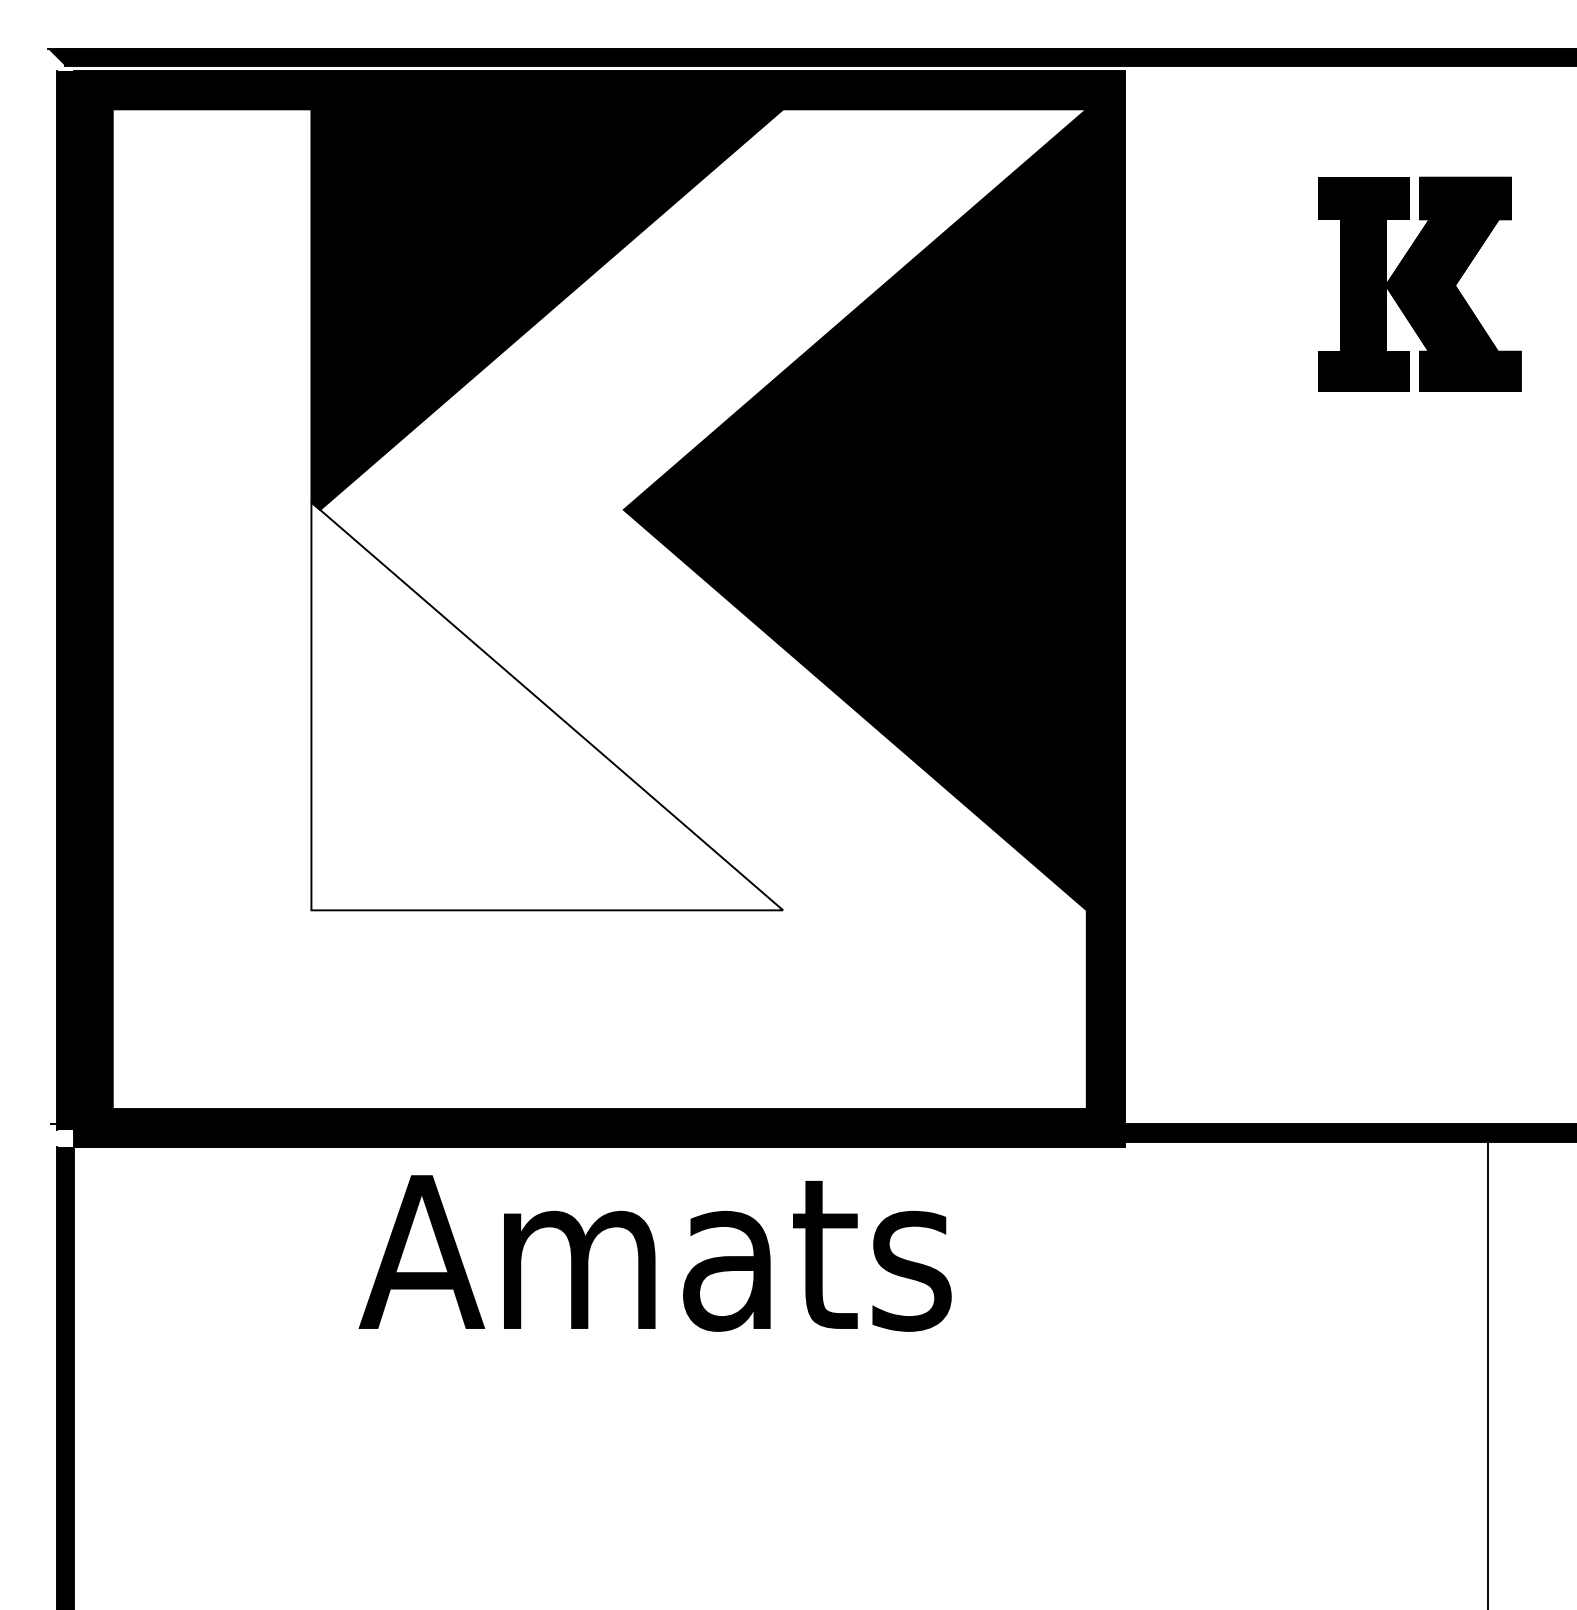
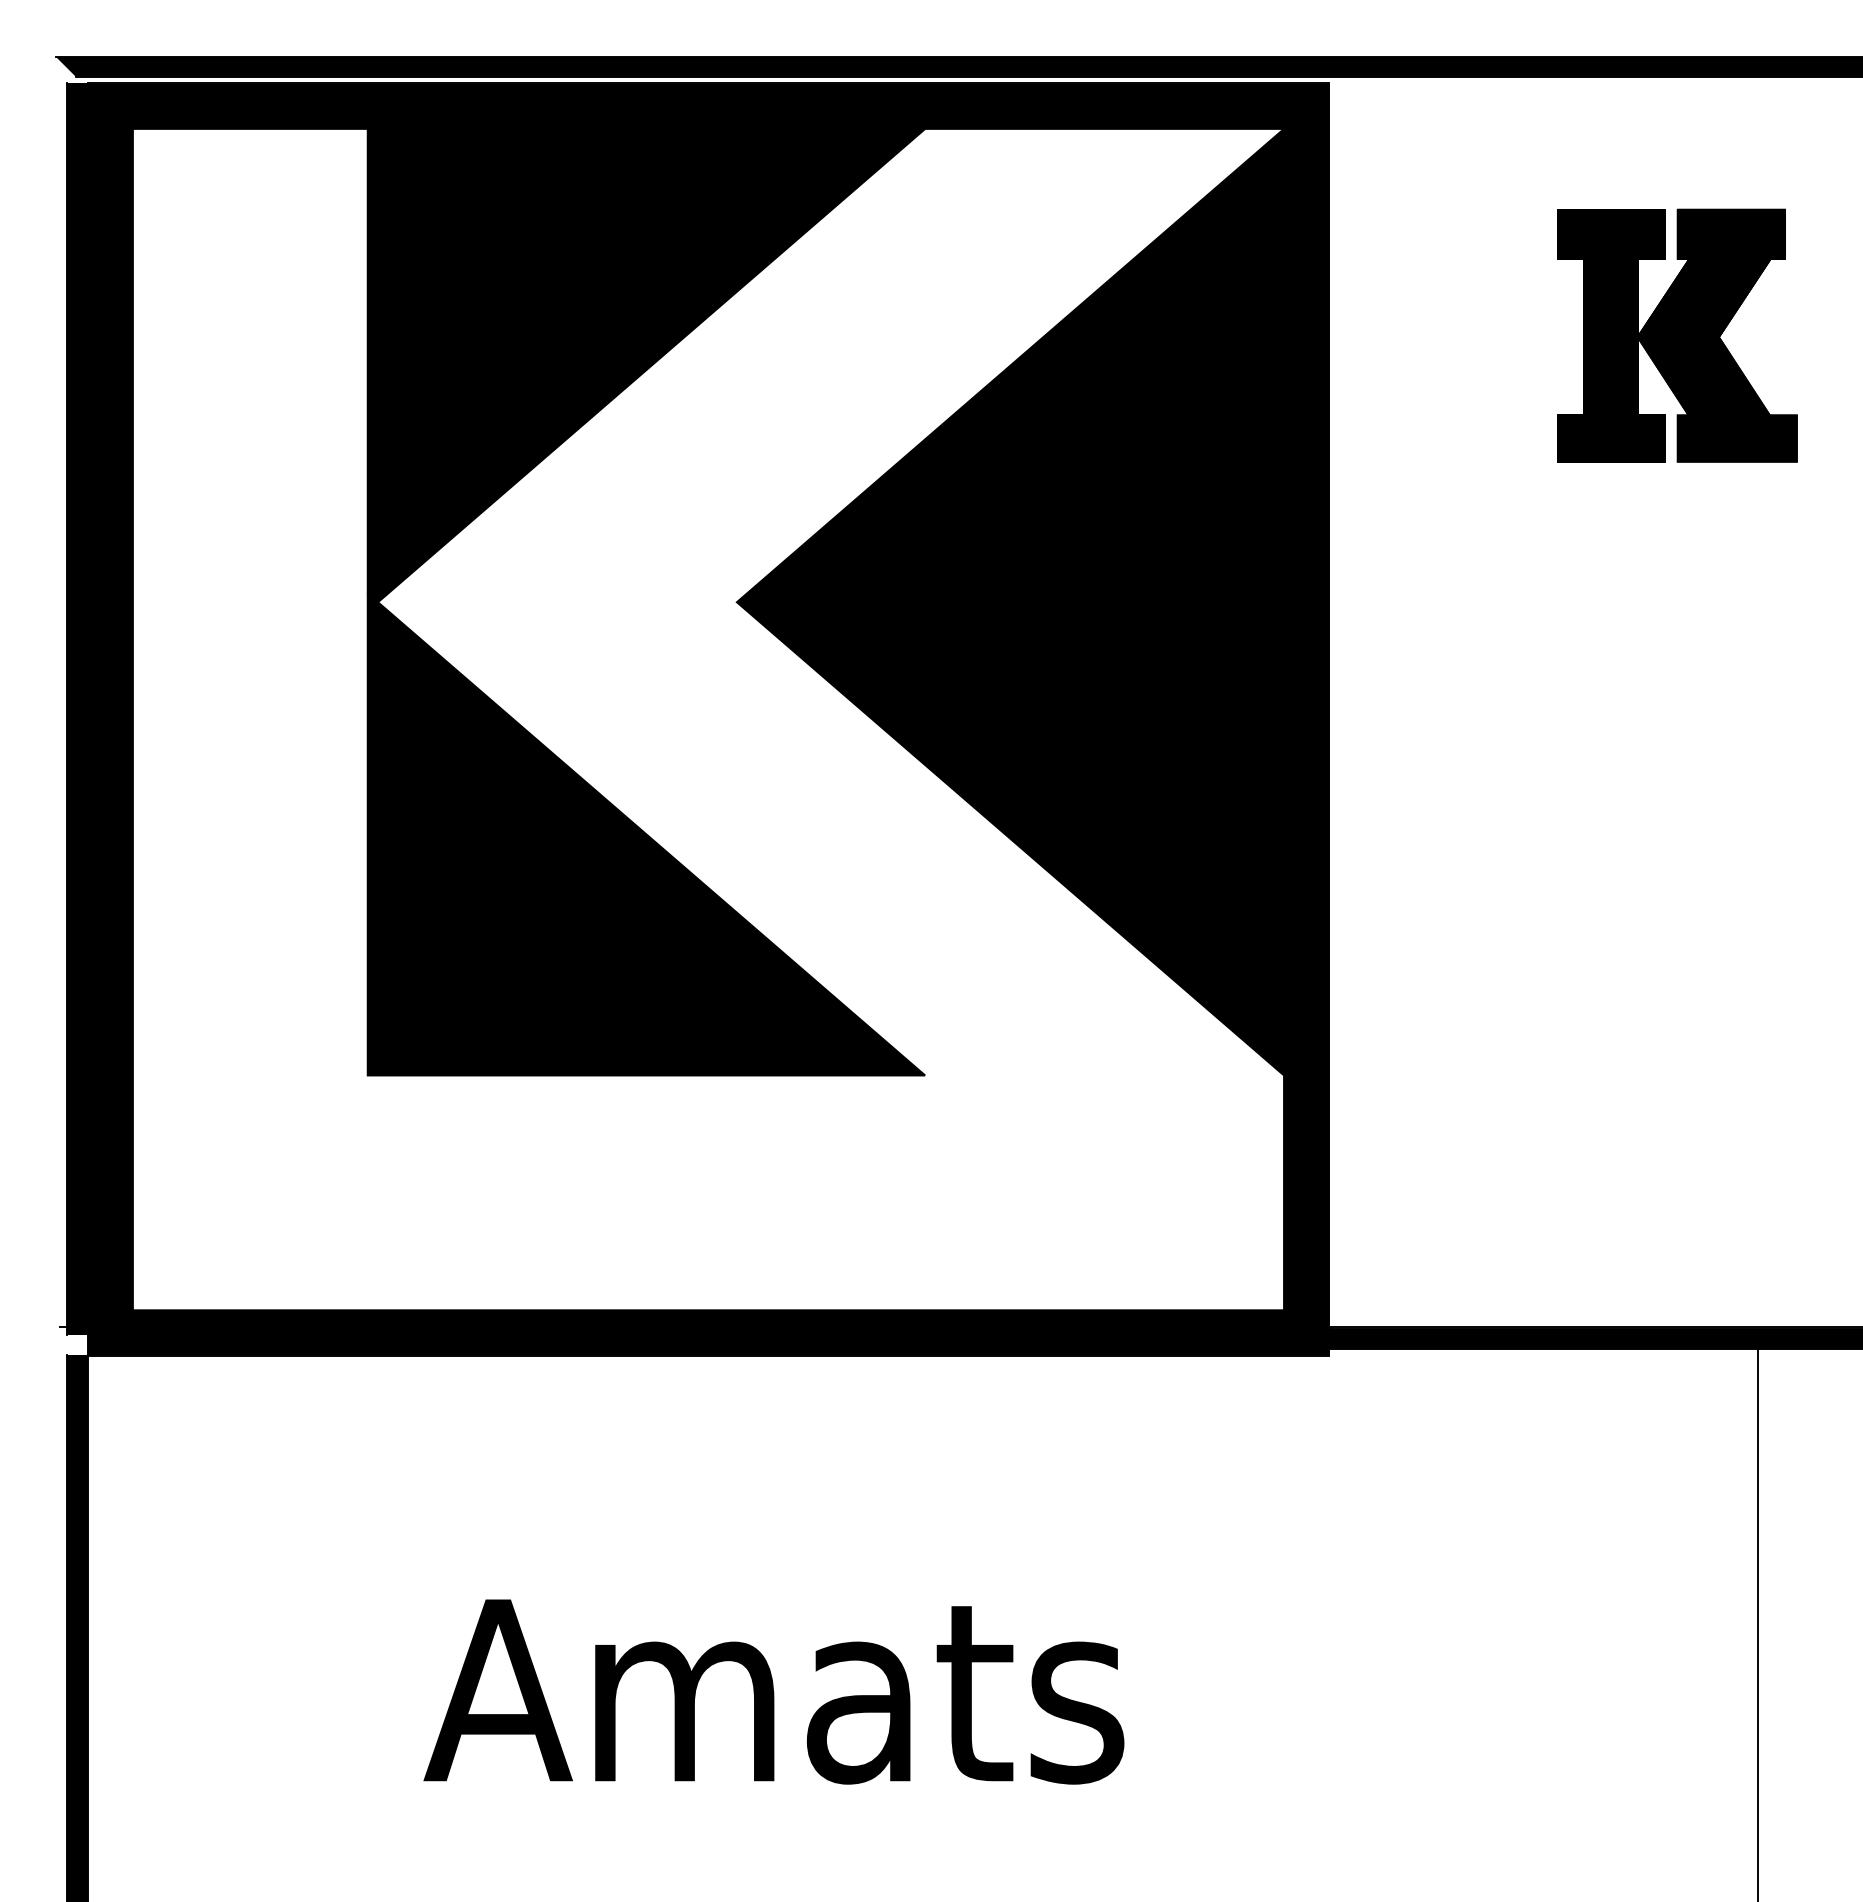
fill: (547, 706) -> (646, 834), added
text: (654, 1253) -> (773, 1691), moved

